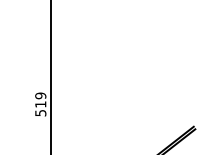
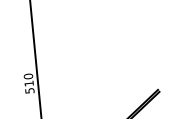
text: (40, 95) -> (28, 76), 519 -> 510

